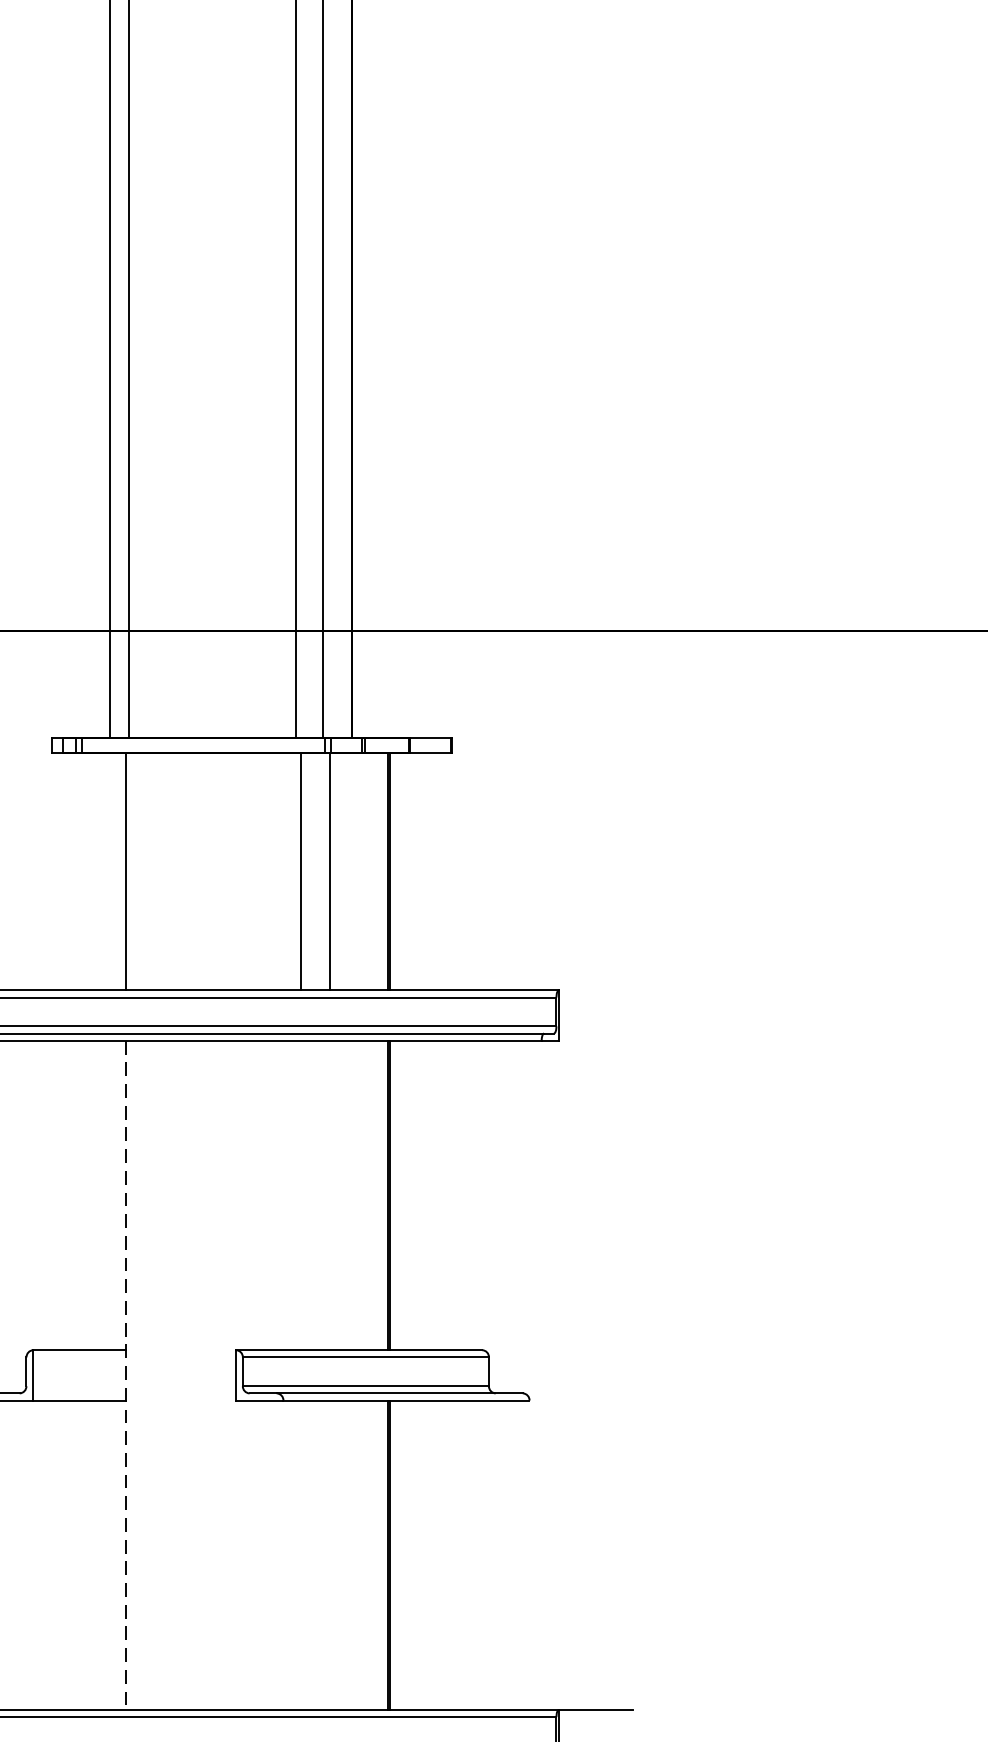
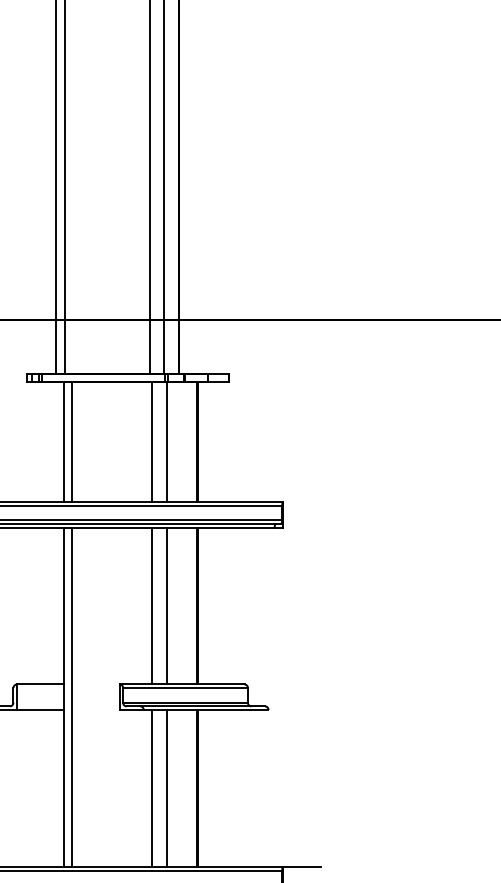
line: (140, 871) -> (71, 441), added
line: (300, 1194) -> (152, 605), added
line: (330, 1194) -> (167, 605), added
line: (140, 1373) -> (71, 696), added
line: (125, 1375) -> (63, 697), dashed -> solid
line: (300, 1553) -> (152, 787), added
line: (330, 1553) -> (167, 787), added

